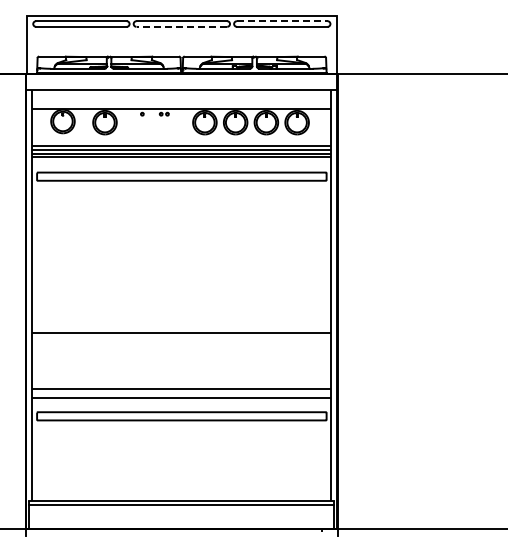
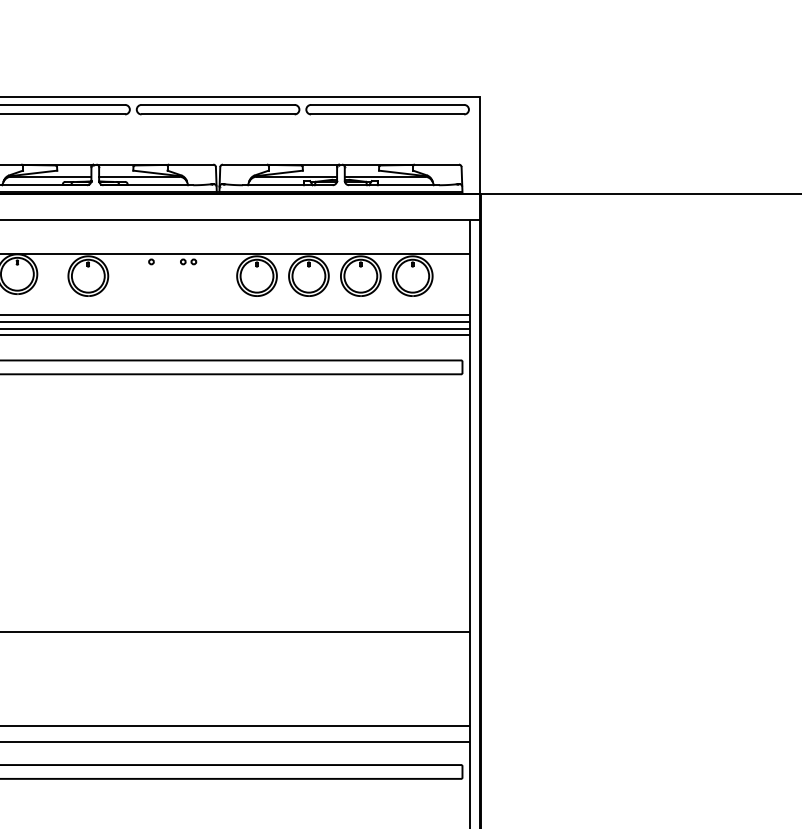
line: (282, 21) -> (388, 105), dashed -> solid
line: (181, 26) -> (217, 113), dashed -> solid

